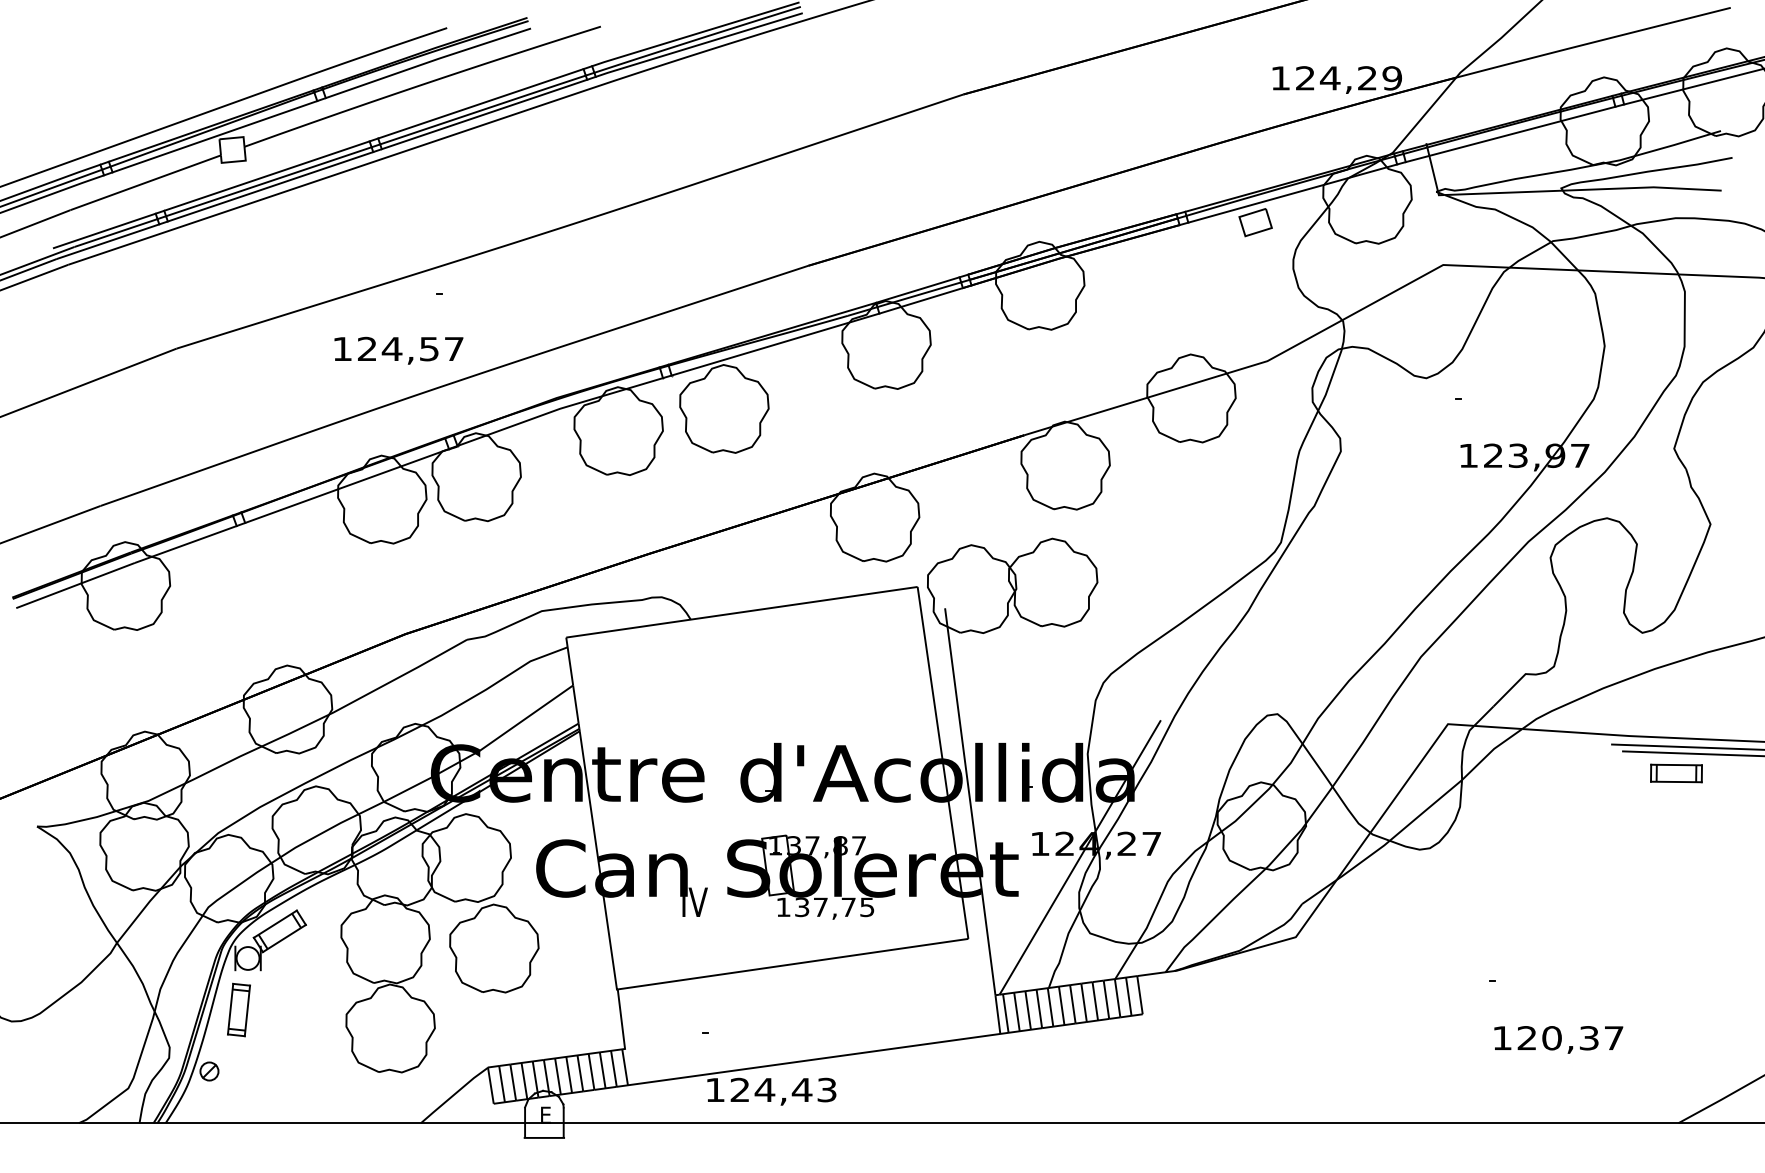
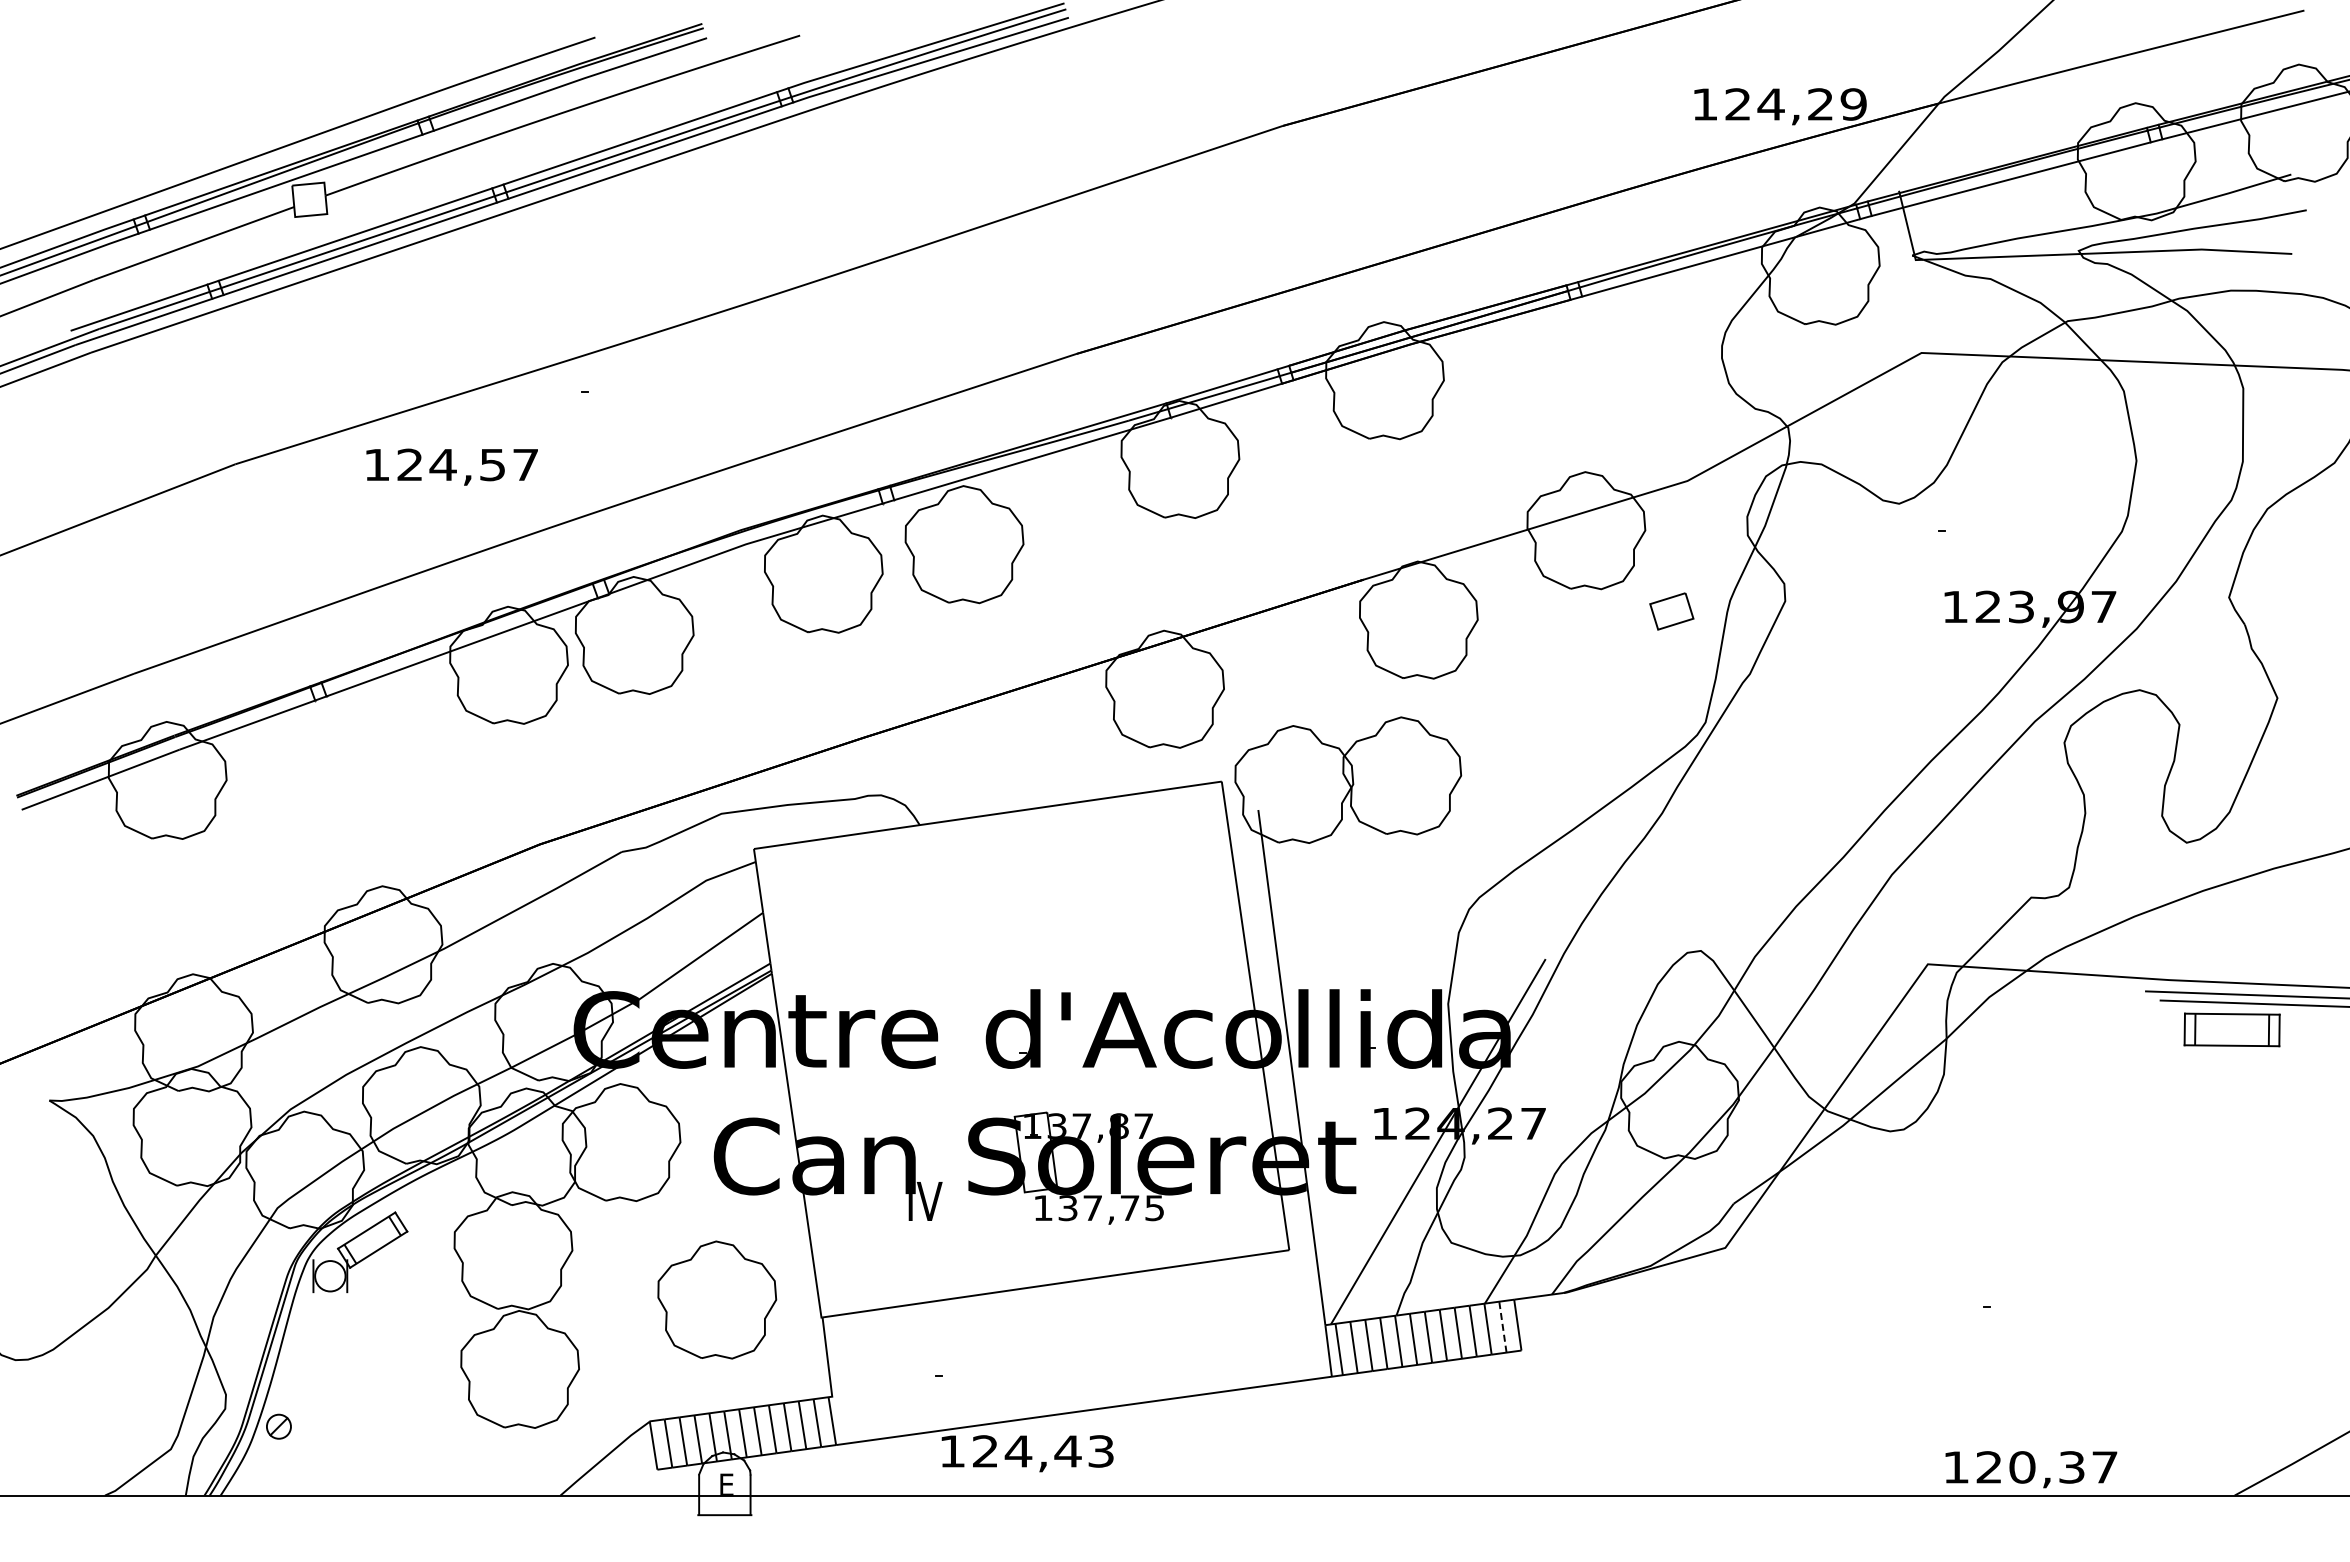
part: (1255, 222) -> (1671, 611), moved
text: (398, 350) -> (451, 466), moved
part: (1676, 773) -> (2231, 1029), size x1.4
part: (494, 948) -> (717, 1299), moved
line: (1128, 996) -> (1502, 1327), solid -> dashed
part: (238, 1009) -> (317, 1344), removed
text: (1558, 1039) -> (2031, 1469), moved

